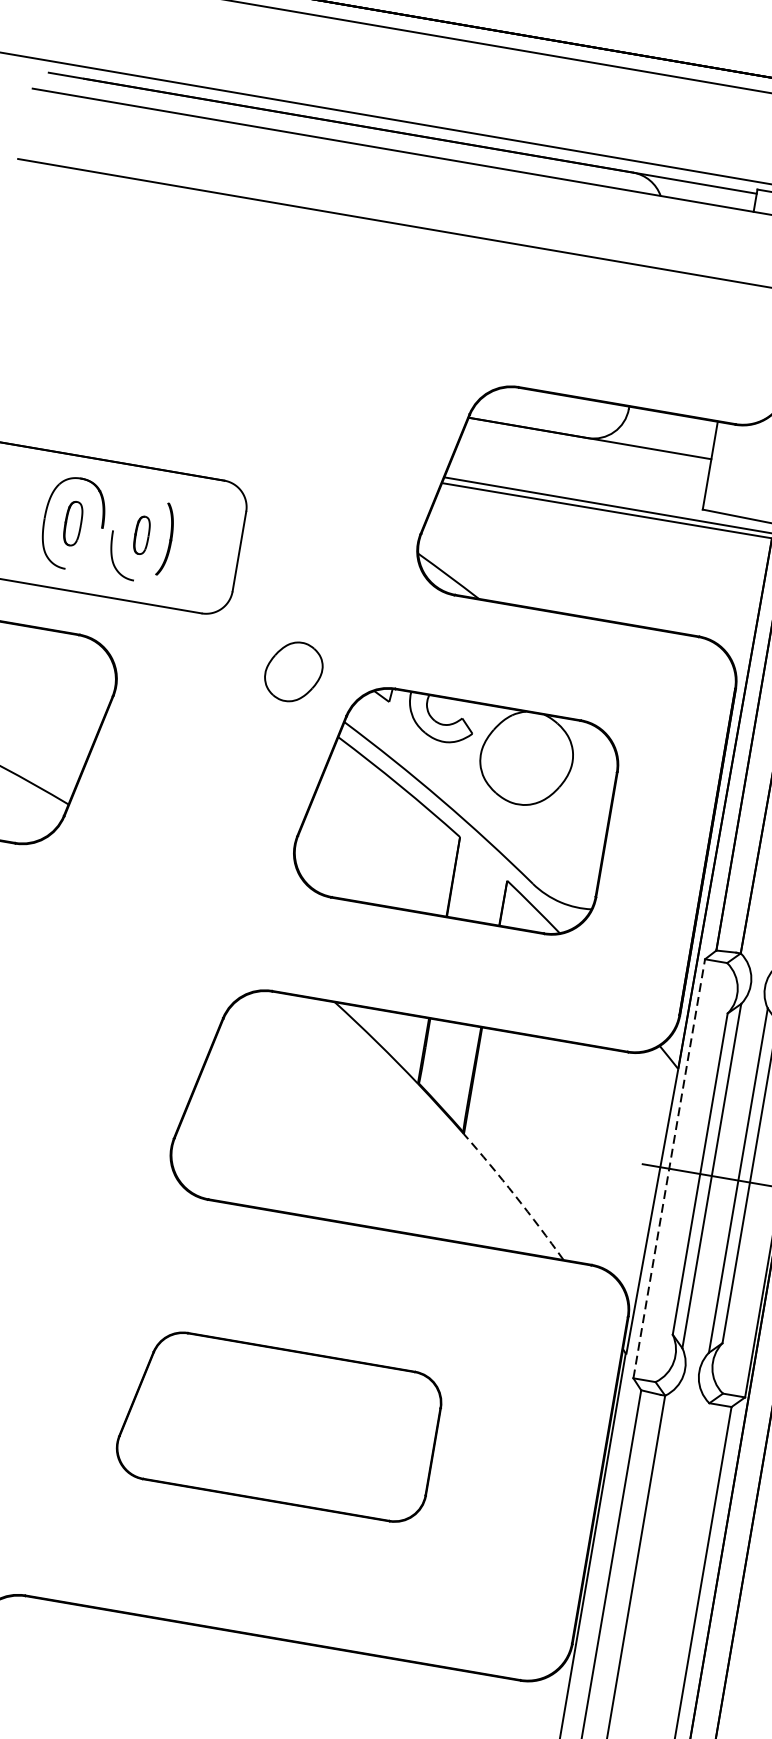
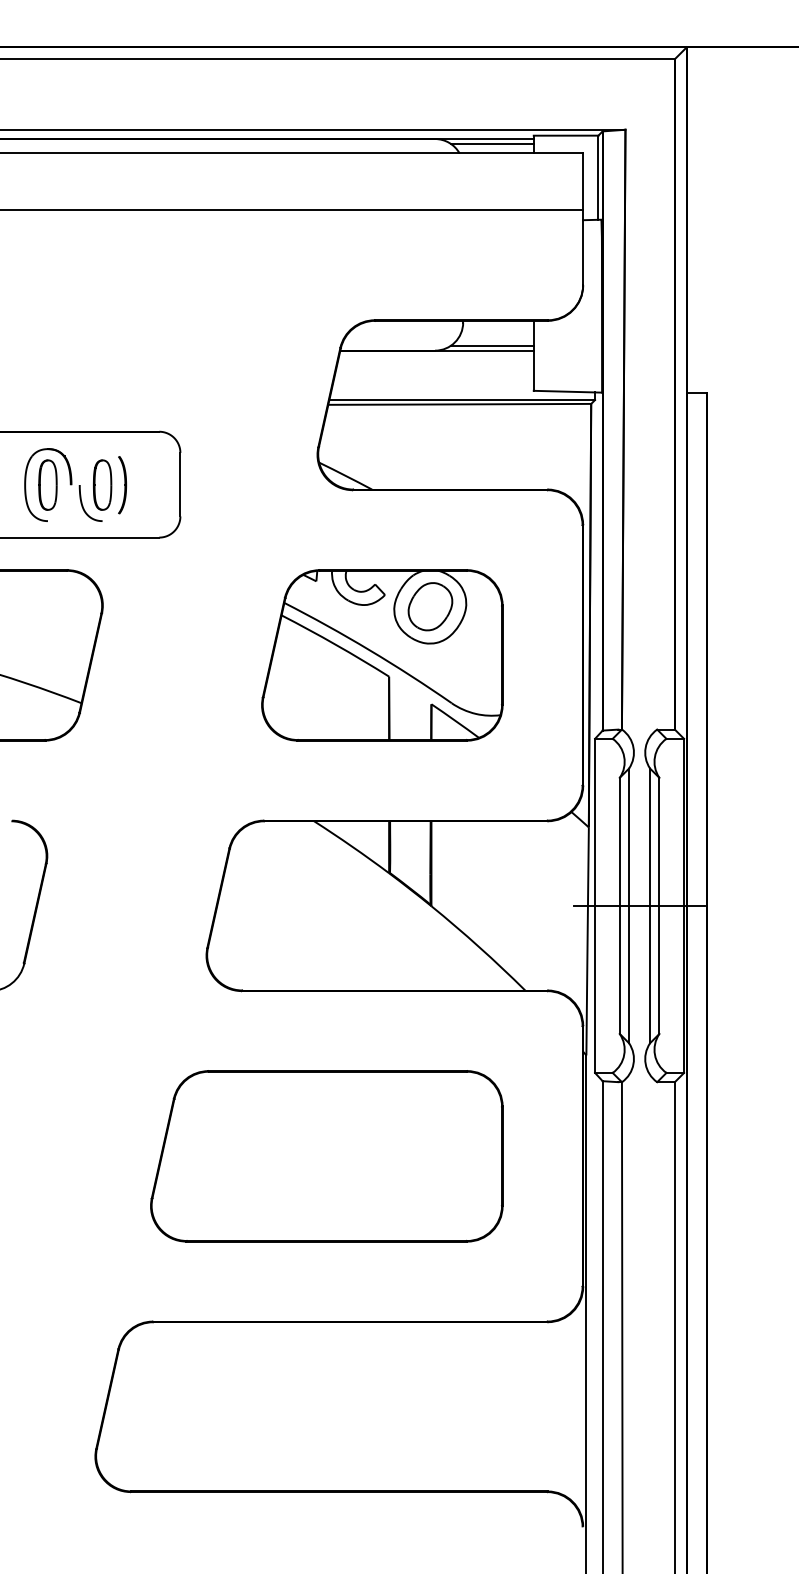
line: (702, 190) -> (491, 143), added
line: (659, 443) -> (491, 345), added
part: (72, 522) -> (47, 484), size x1.43
part: (141, 534) -> (102, 484), size x1.67
part: (293, 671) -> (430, 606), moved
line: (669, 1168) -> (595, 905), dashed -> solid
arc: (515, 1196) -> (479, 947), dashed -> solid
part: (278, 1425) -> (326, 1156), size x1.43

